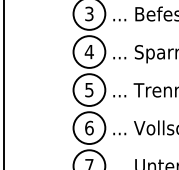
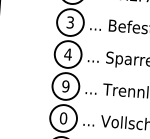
text: (89, 89) -> (65, 86), 5 -> 9
text: (89, 127) -> (63, 117), 6 -> 0

